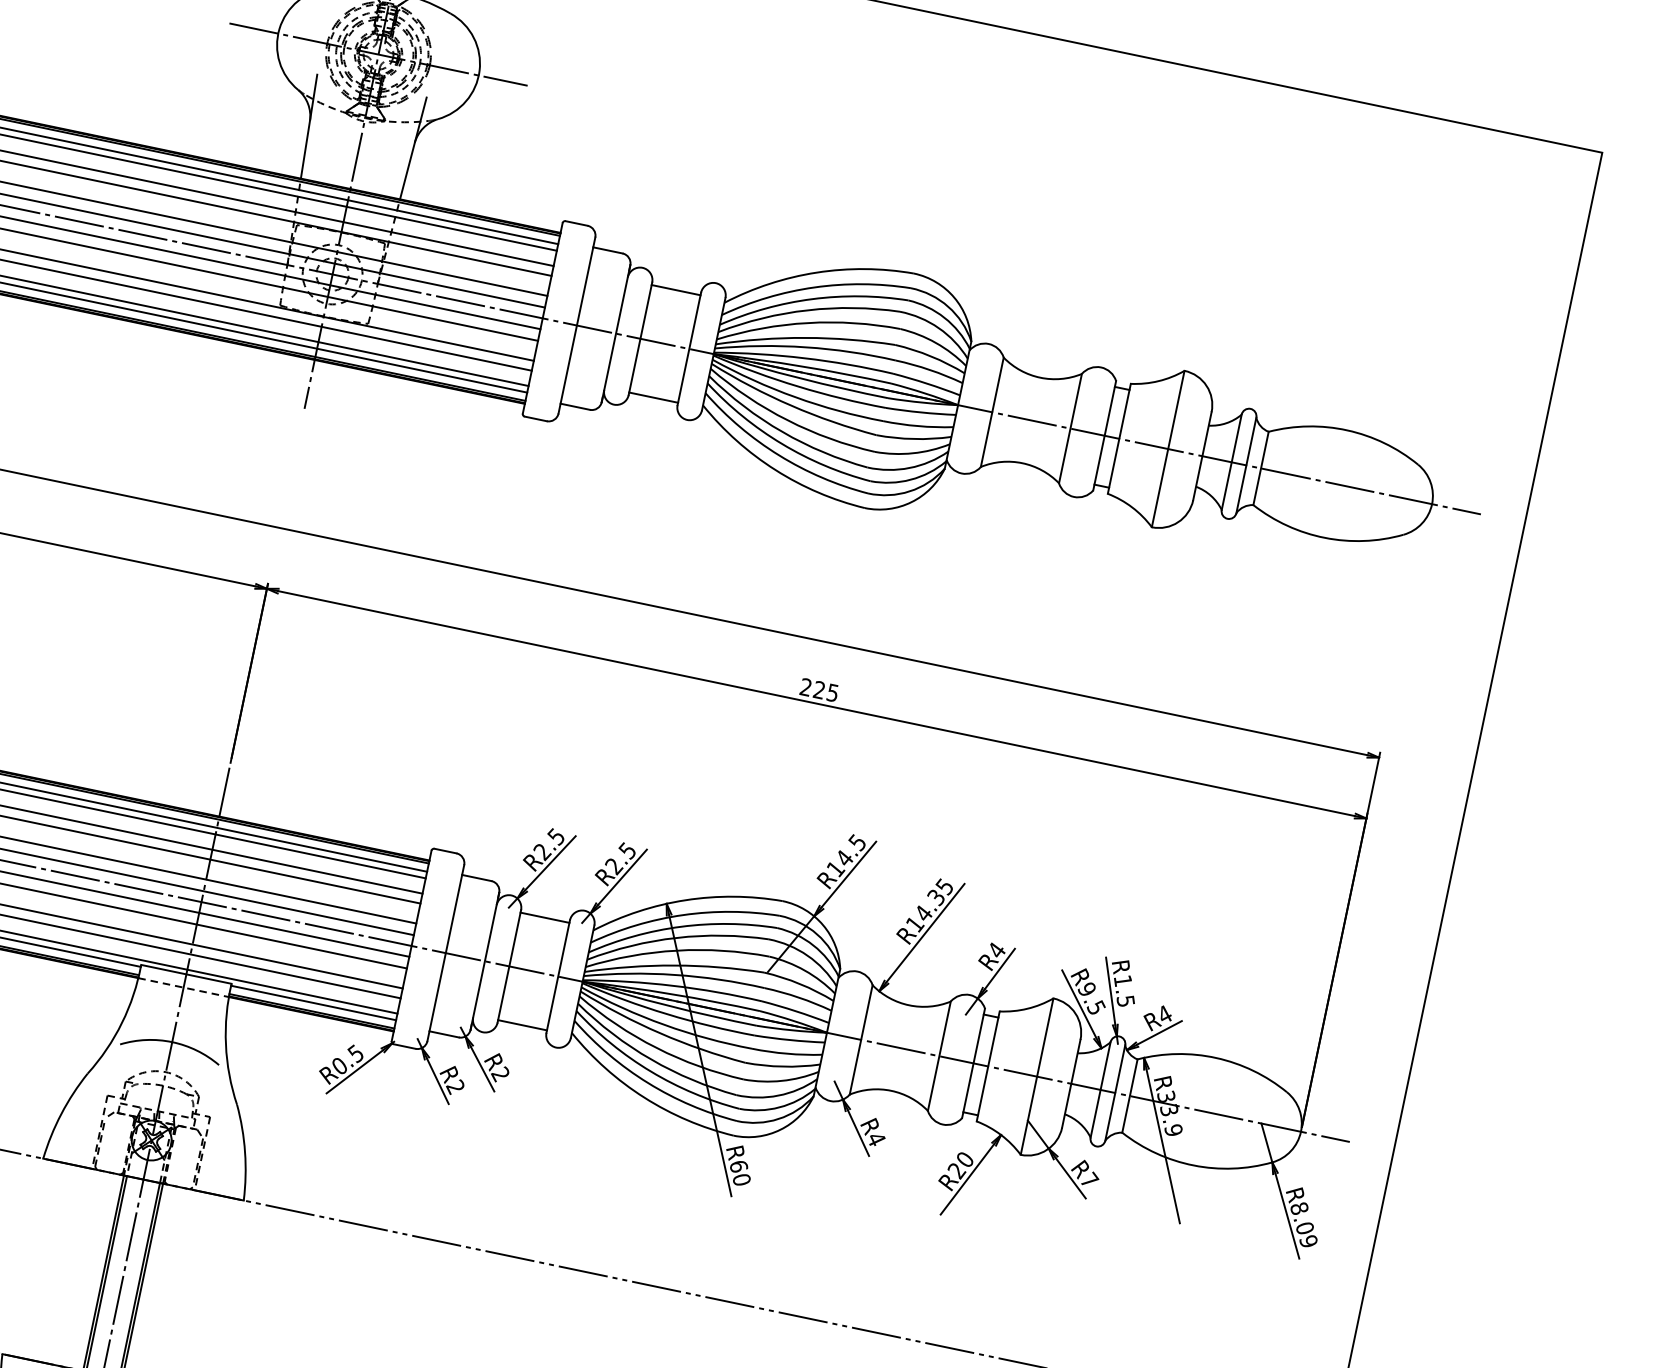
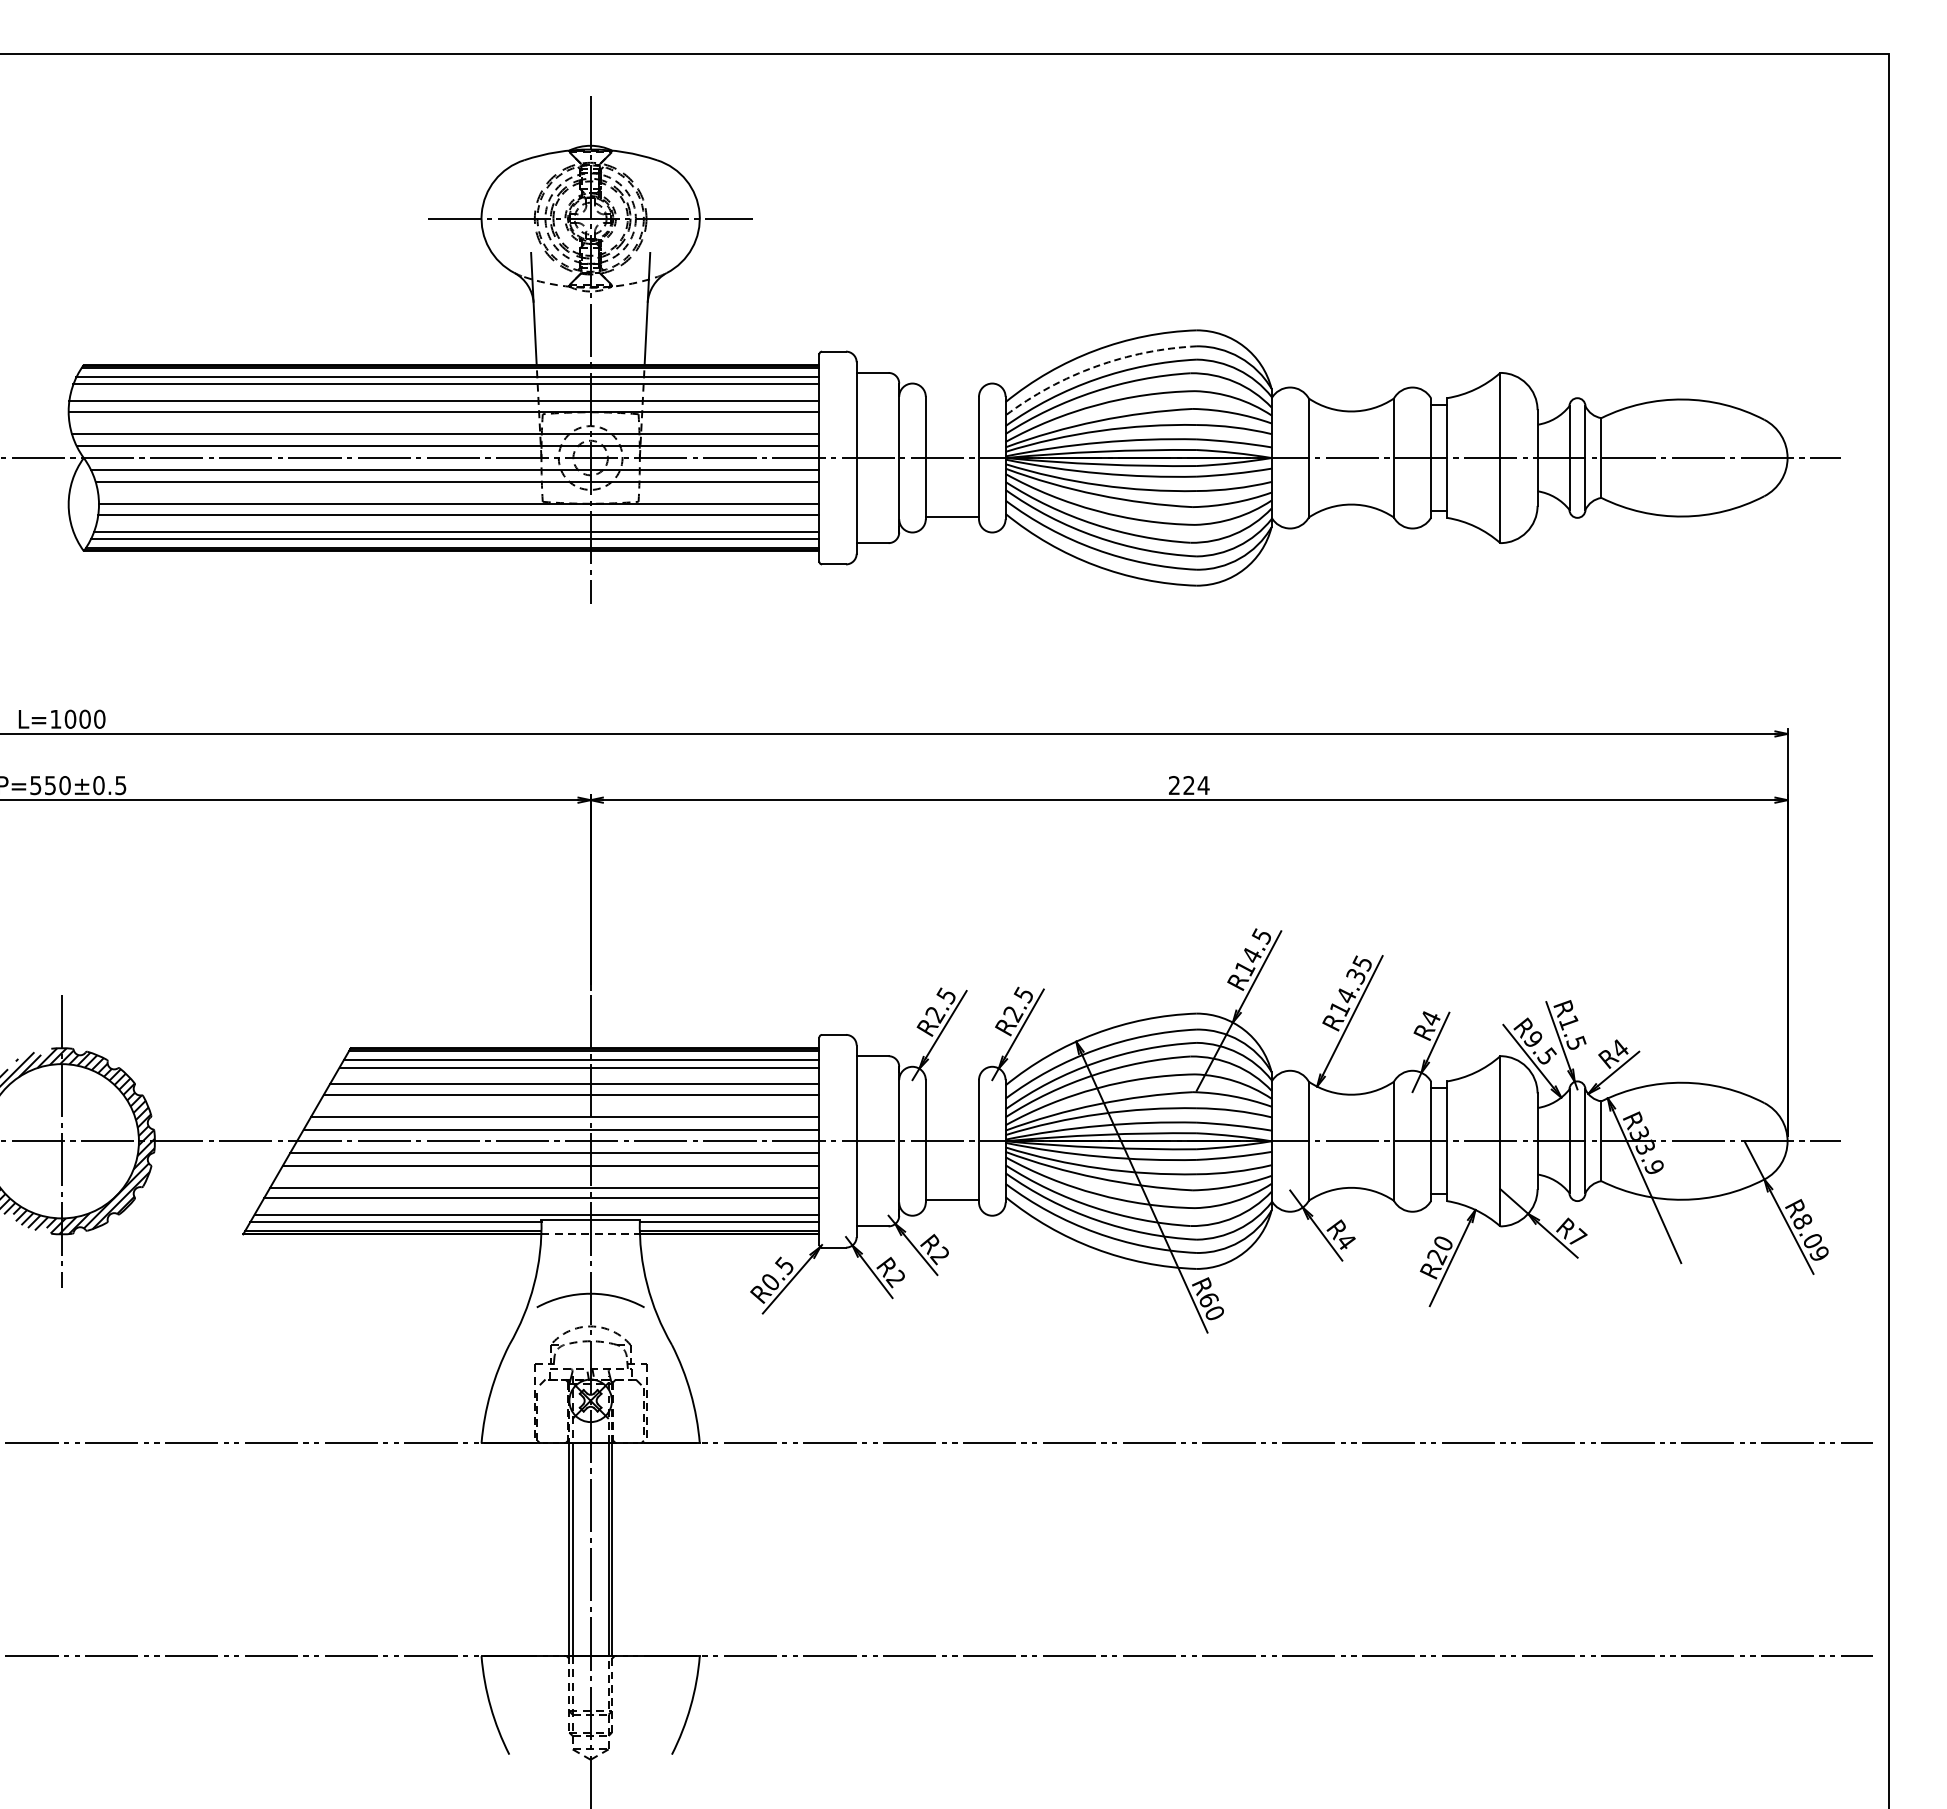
arc: (814, 287) -> (1096, 366), solid -> dashed
line: (676, 290) -> (952, 399), removed
text: (832, 692) -> (1203, 785), 225 -> 224
line: (545, 917) -> (952, 1082), removed

